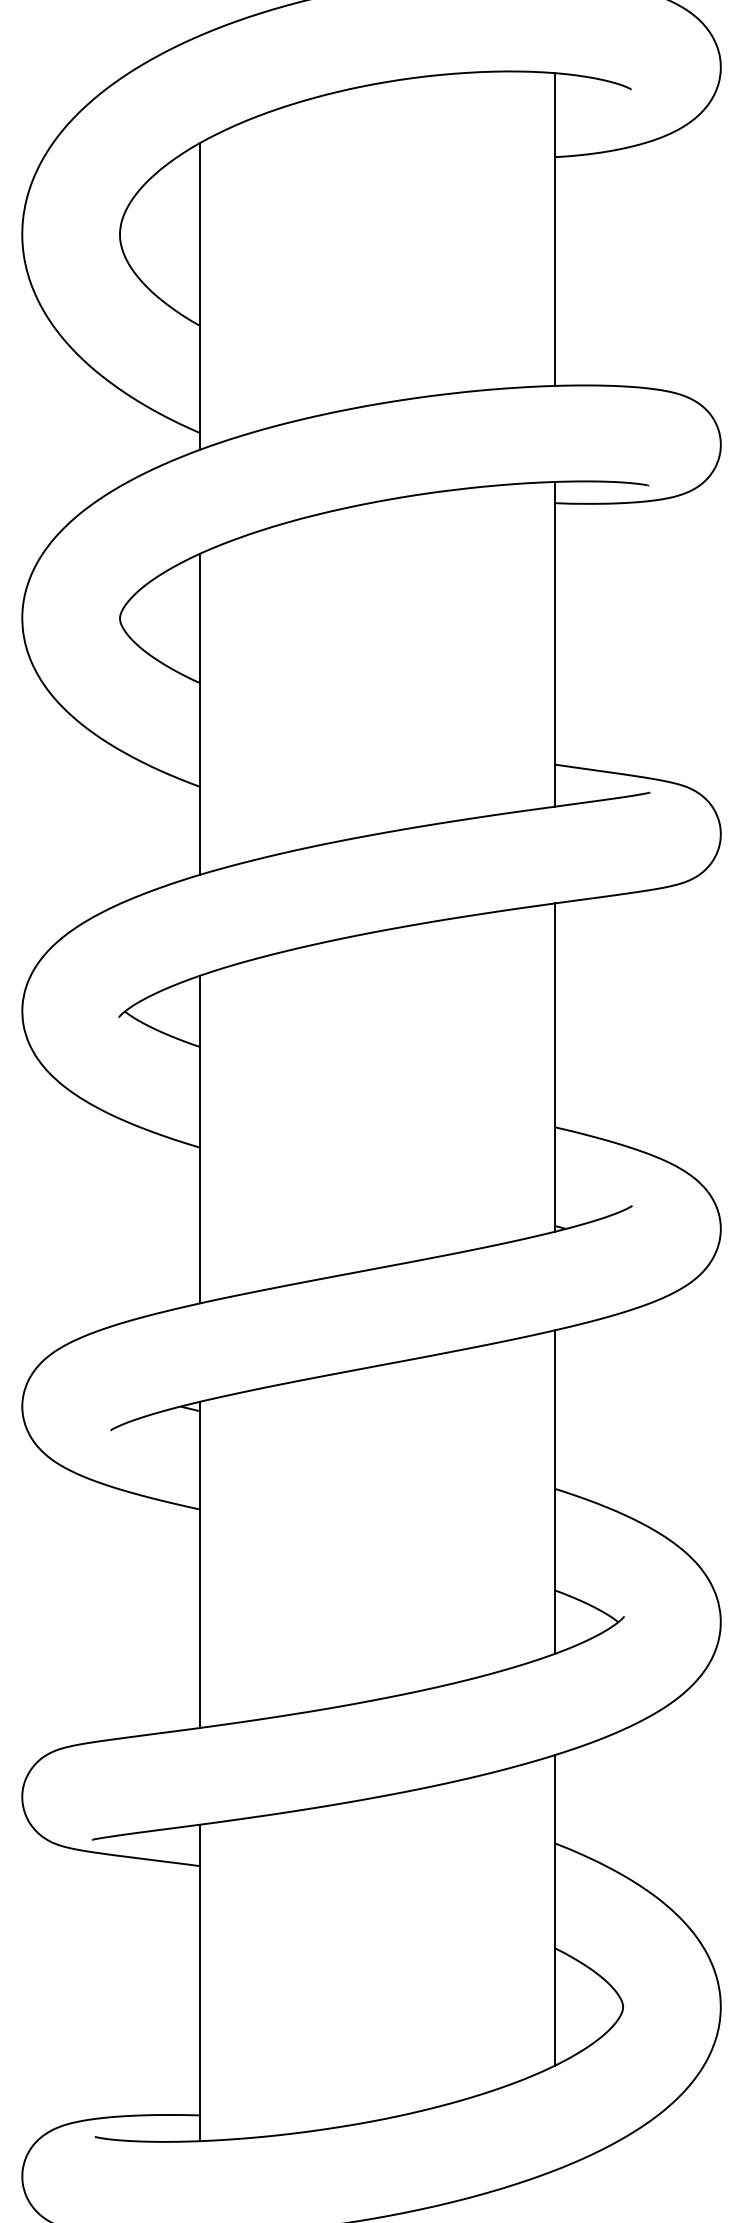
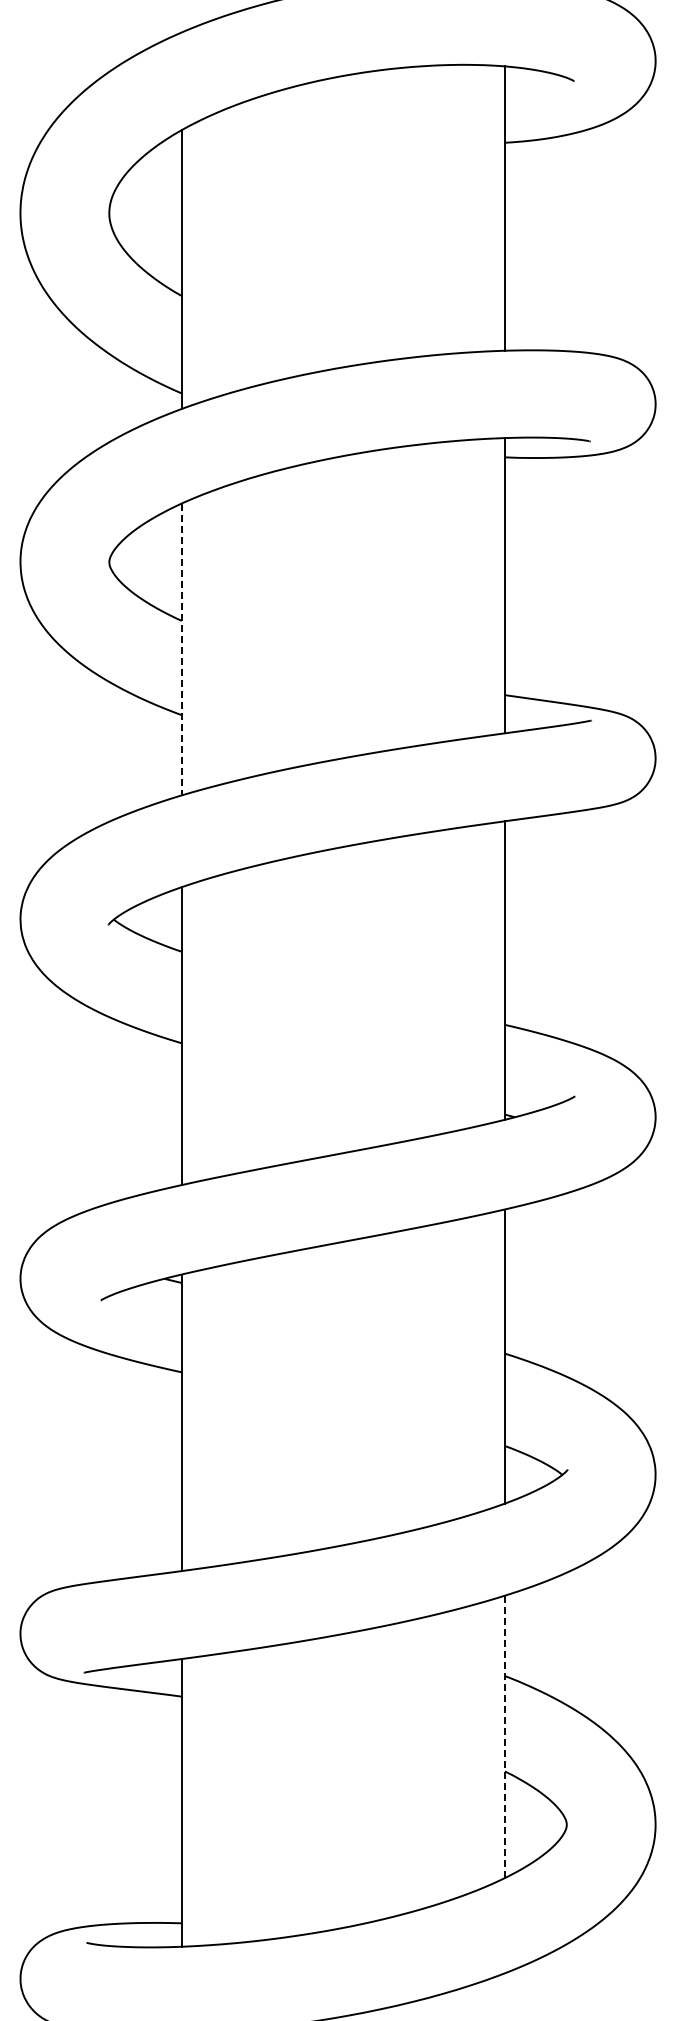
line: (199, 714) -> (181, 649), solid -> dashed
line: (554, 1909) -> (504, 1736), solid -> dashed

